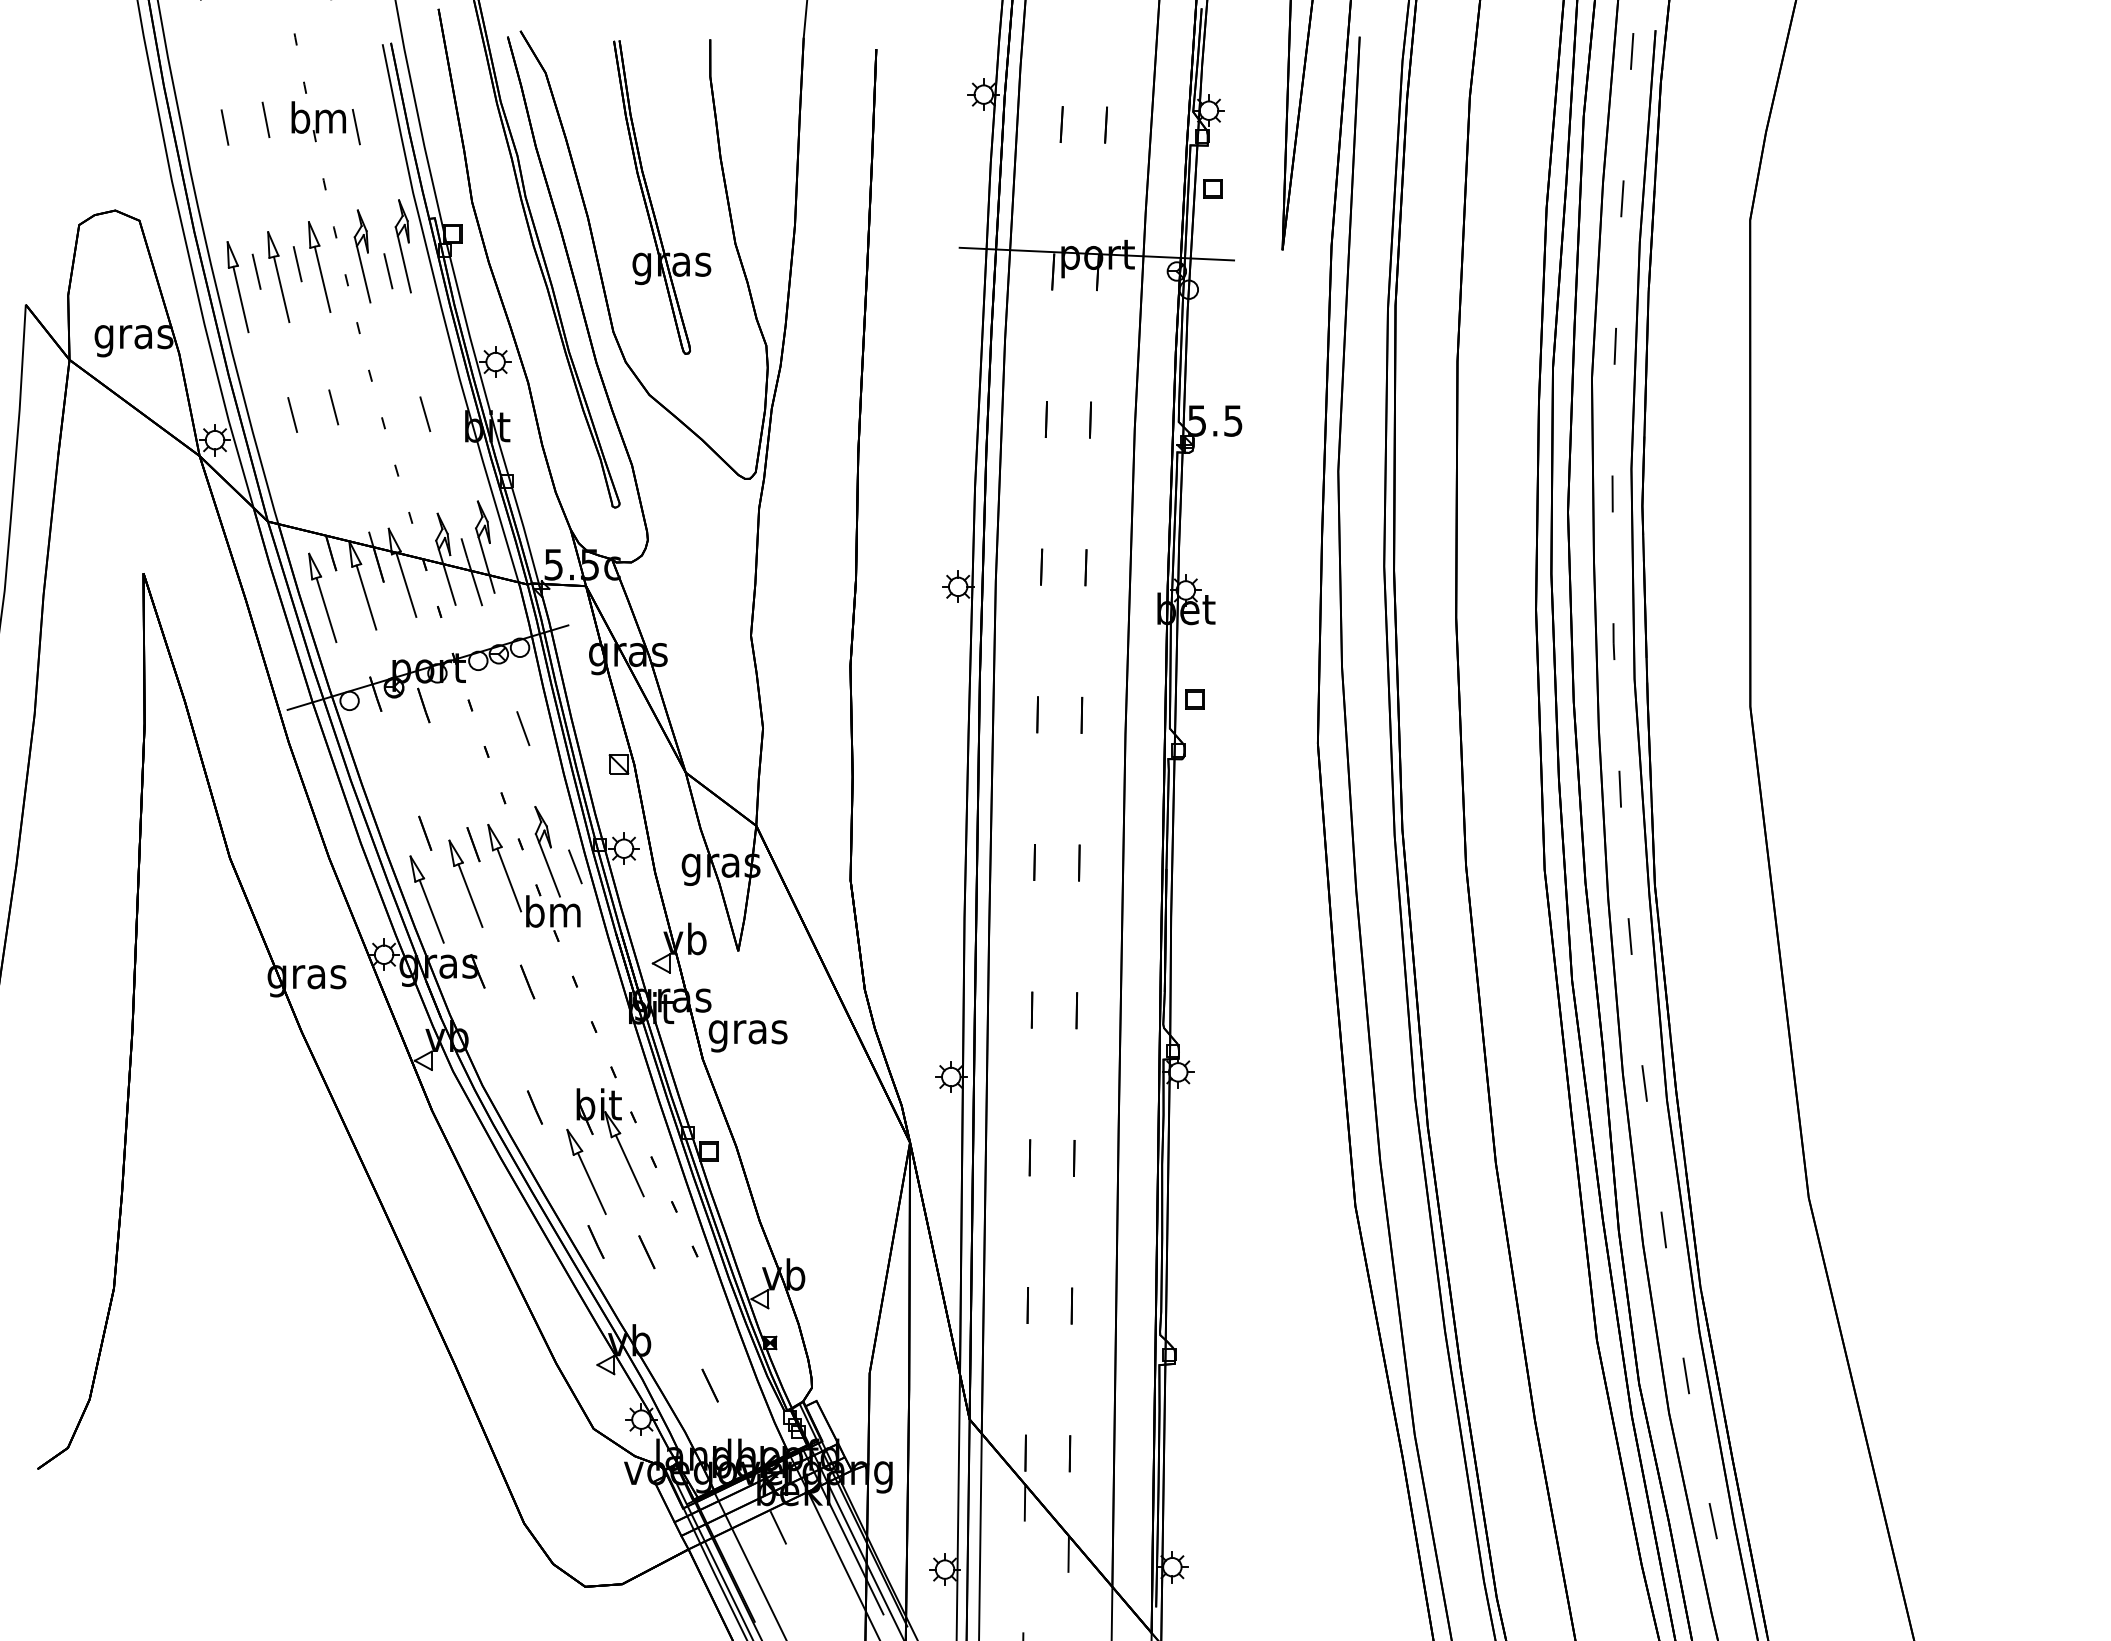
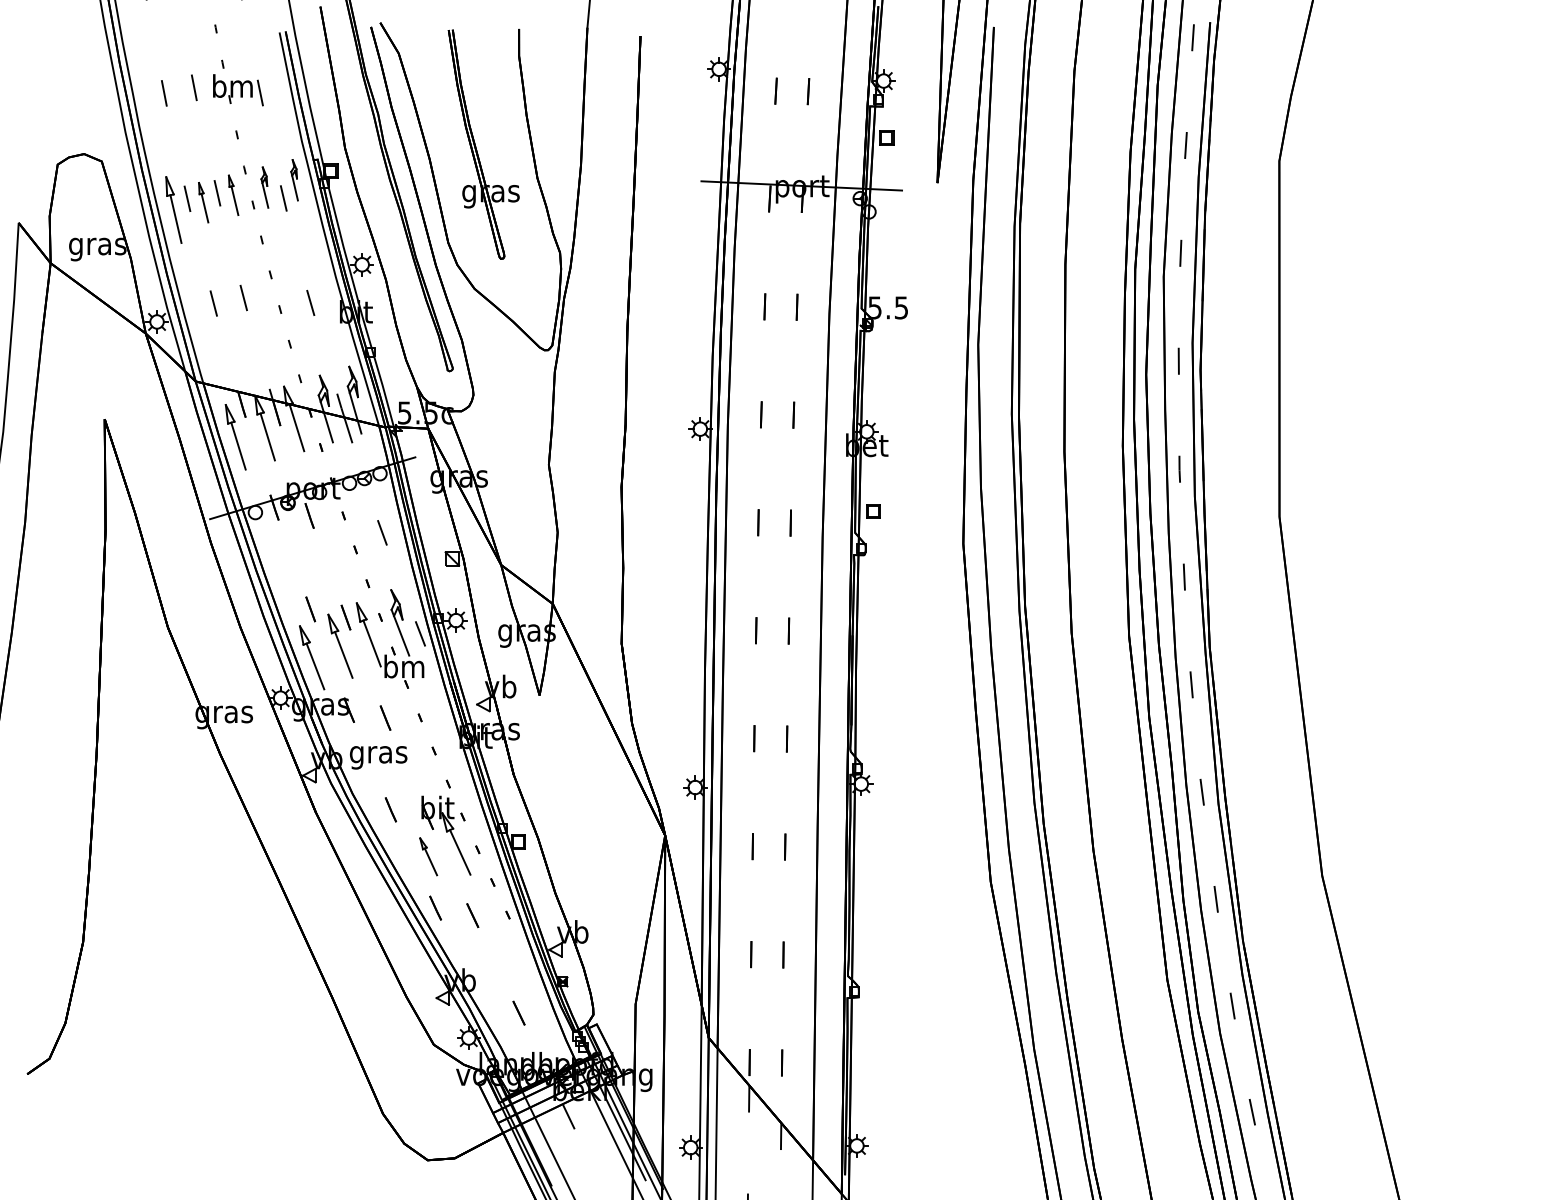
part: (402, 246) -> (294, 180), size x0.6
part: (362, 256) -> (264, 187), size x0.6
part: (319, 266) -> (233, 194), size x0.6
part: (278, 276) -> (203, 202), size x0.6
text: (747, 1036) -> (378, 757), moved
part: (586, 1171) -> (428, 856), size x0.6

